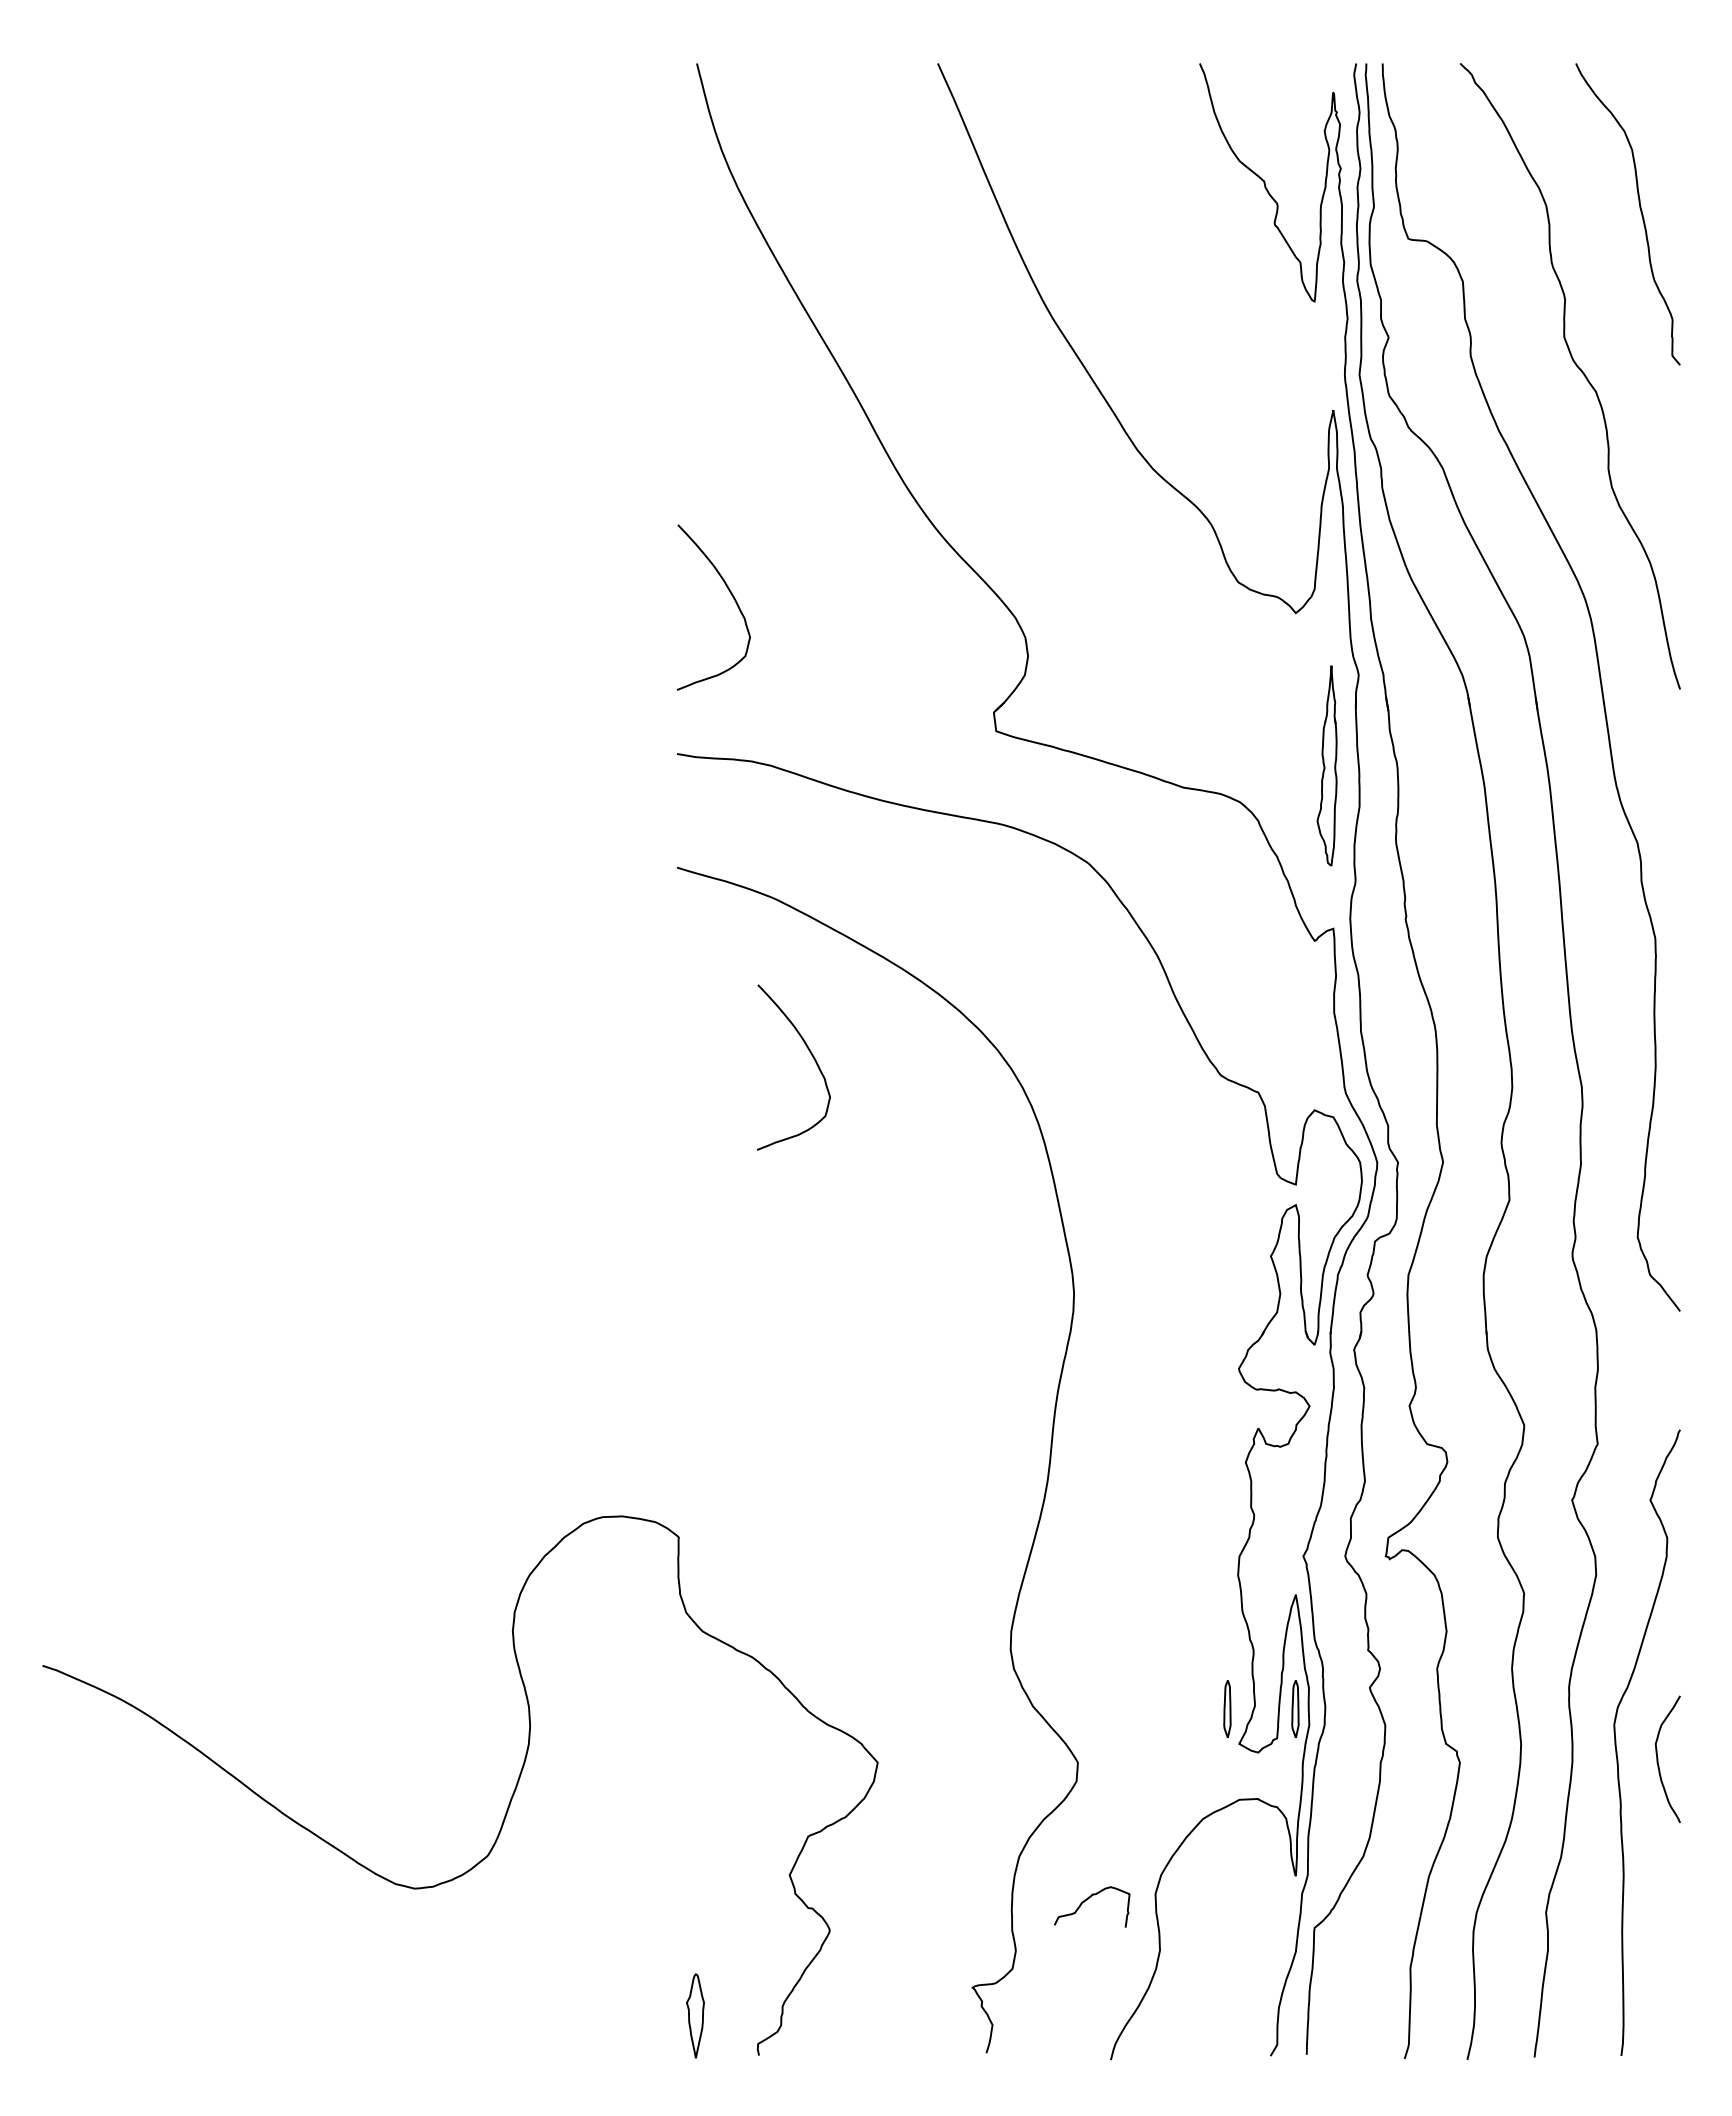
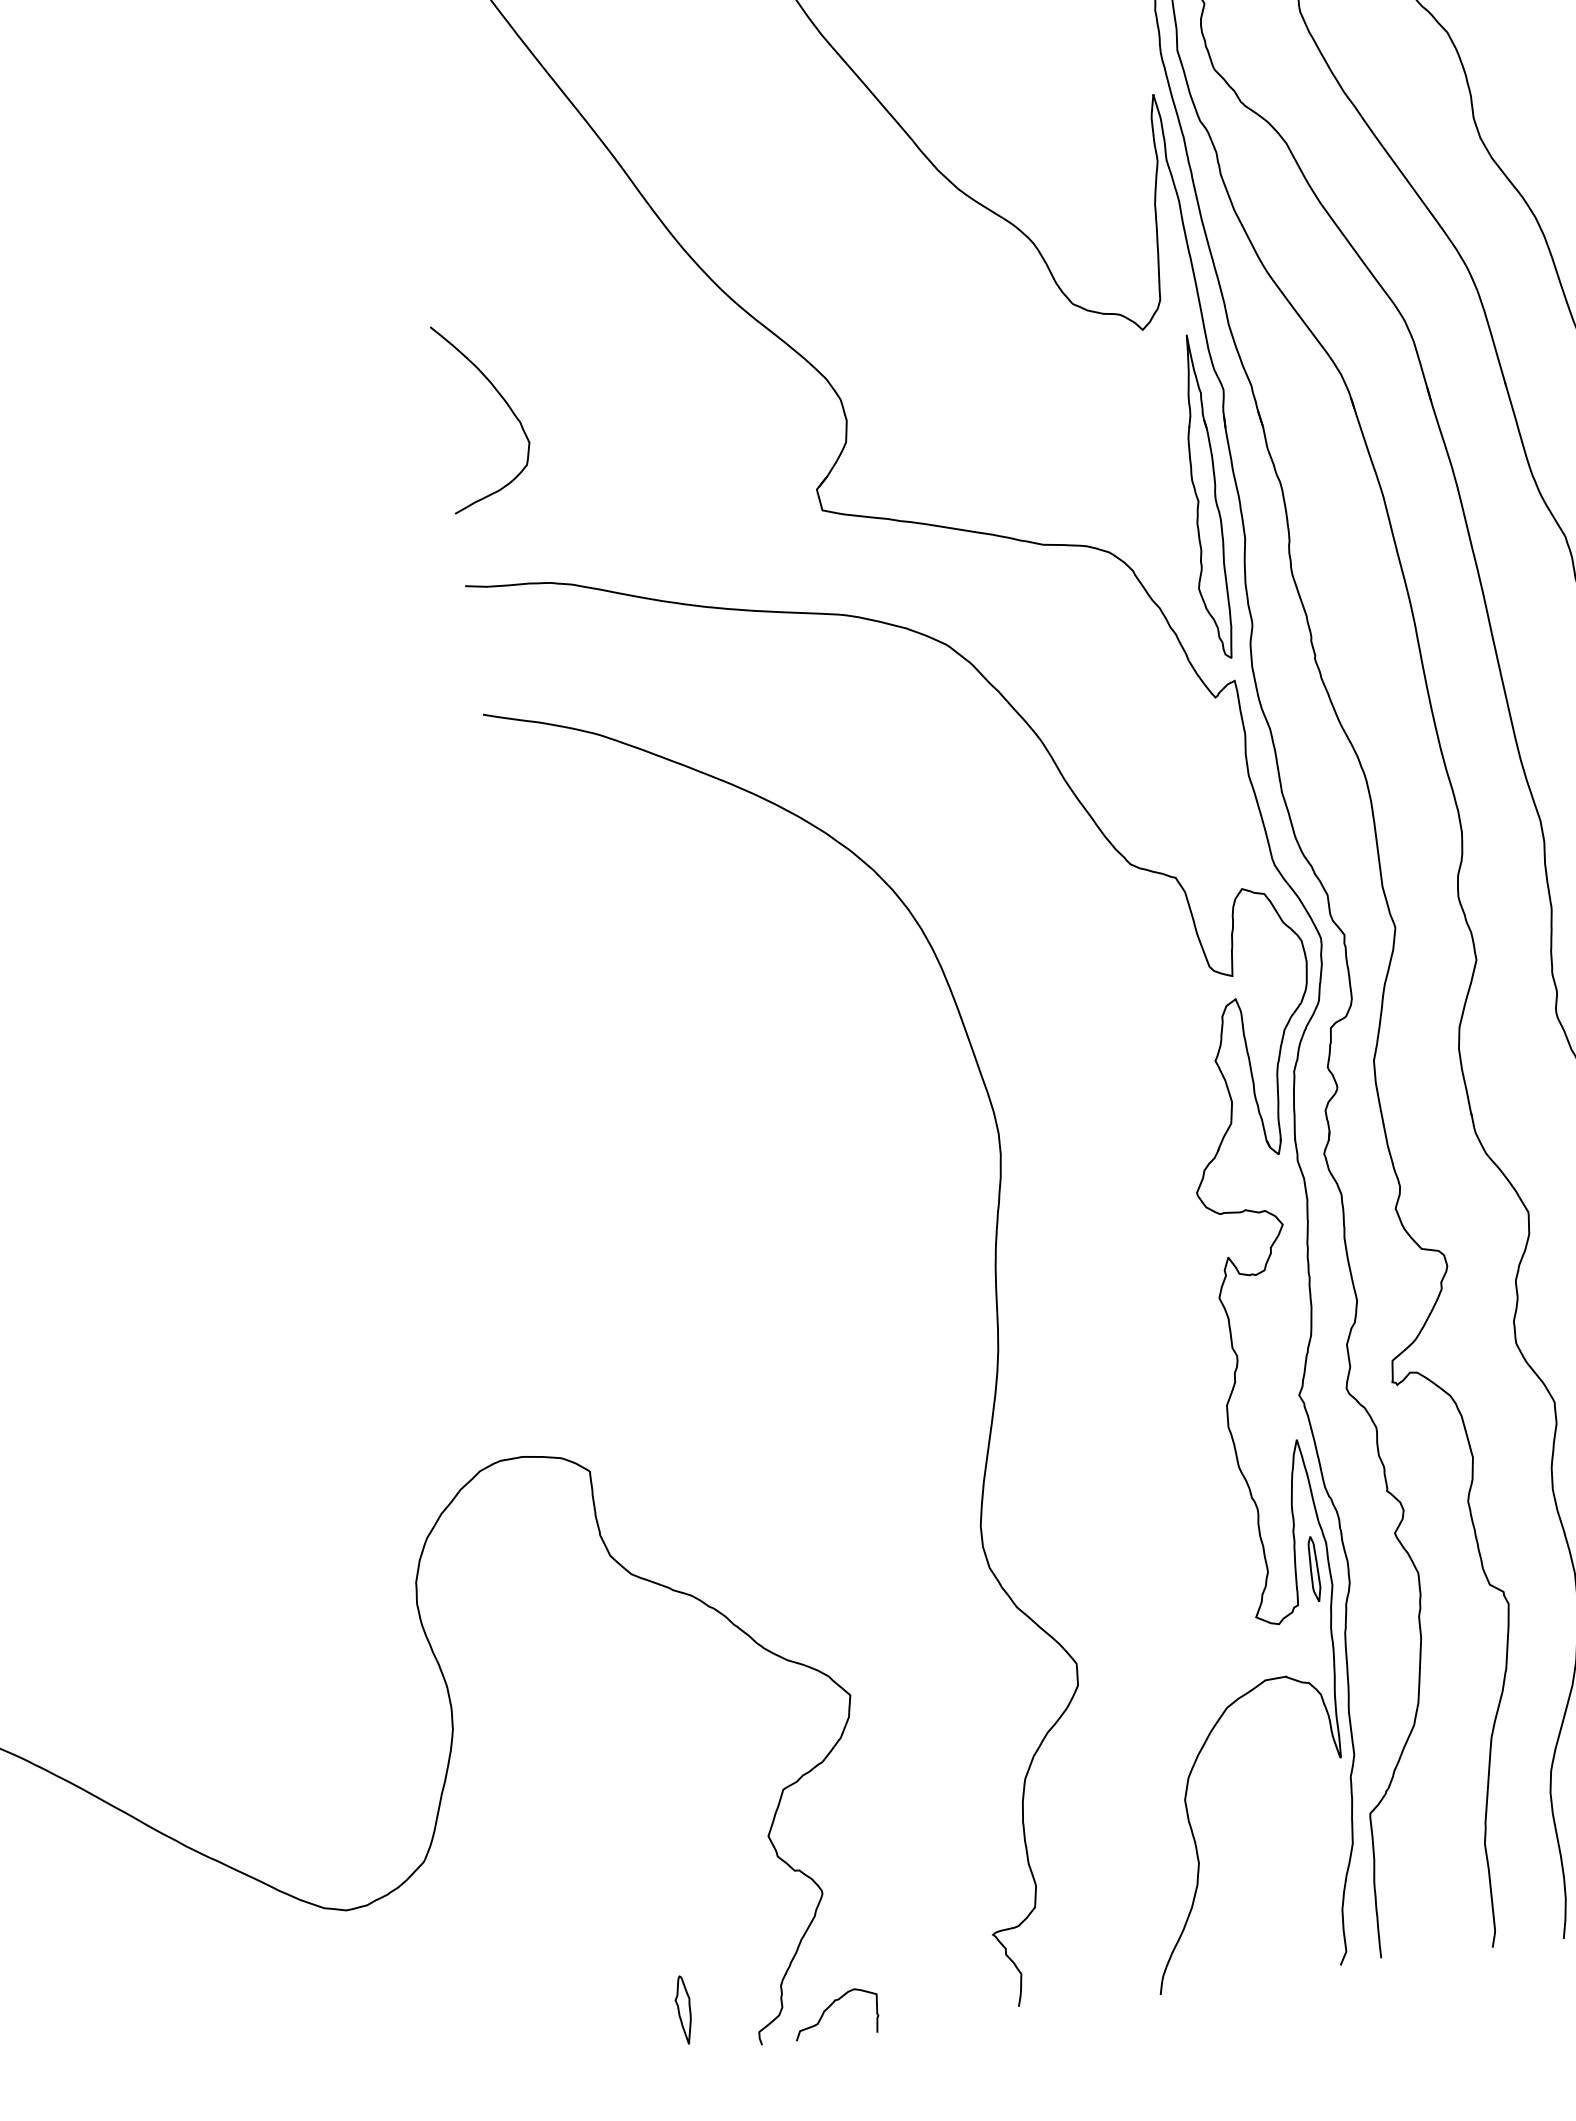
part: (1326, 765) -> (1201, 497), size x1.43
curve: (812, 1057) -> (665, 908), removed
part: (1227, 1708) -> (1237, 1579), removed
curve: (1087, 1900) -> (830, 2007), moved
part: (695, 2015) -> (683, 2009), size x0.71

